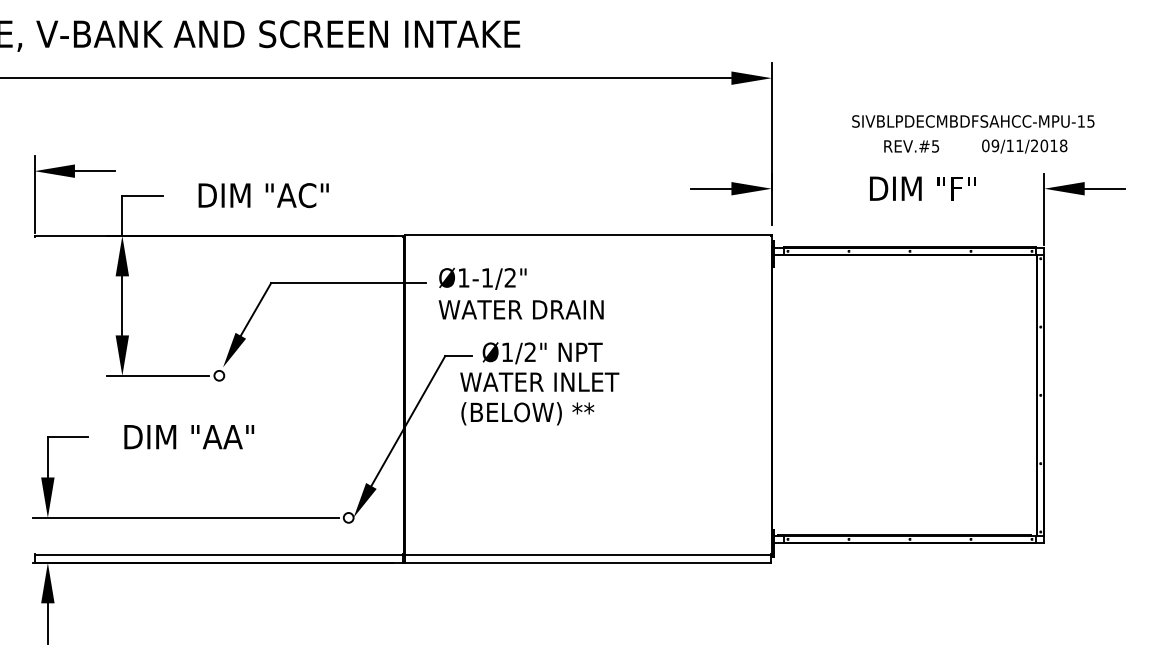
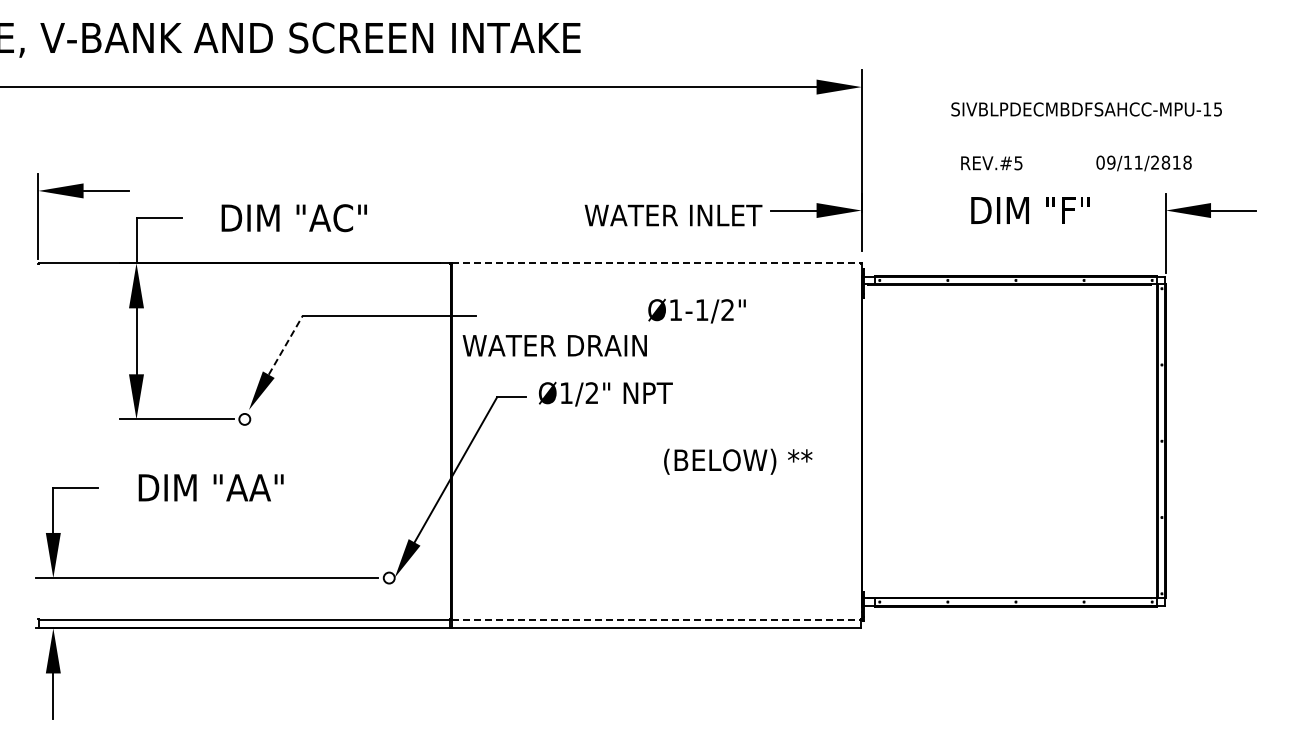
text: (973, 121) -> (1086, 109), moved
text: (1043, 145) -> (1165, 162), 09/11/2018 -> 09/11/2818
text: (911, 146) -> (991, 163), moved
line: (588, 235) -> (656, 262), solid -> dashed
text: (482, 278) -> (696, 310), moved
line: (255, 309) -> (285, 345), solid -> dashed
text: (520, 309) -> (554, 345), moved
text: (539, 382) -> (673, 215), moved
text: (528, 413) -> (738, 461), moved
line: (588, 555) -> (656, 619), solid -> dashed

